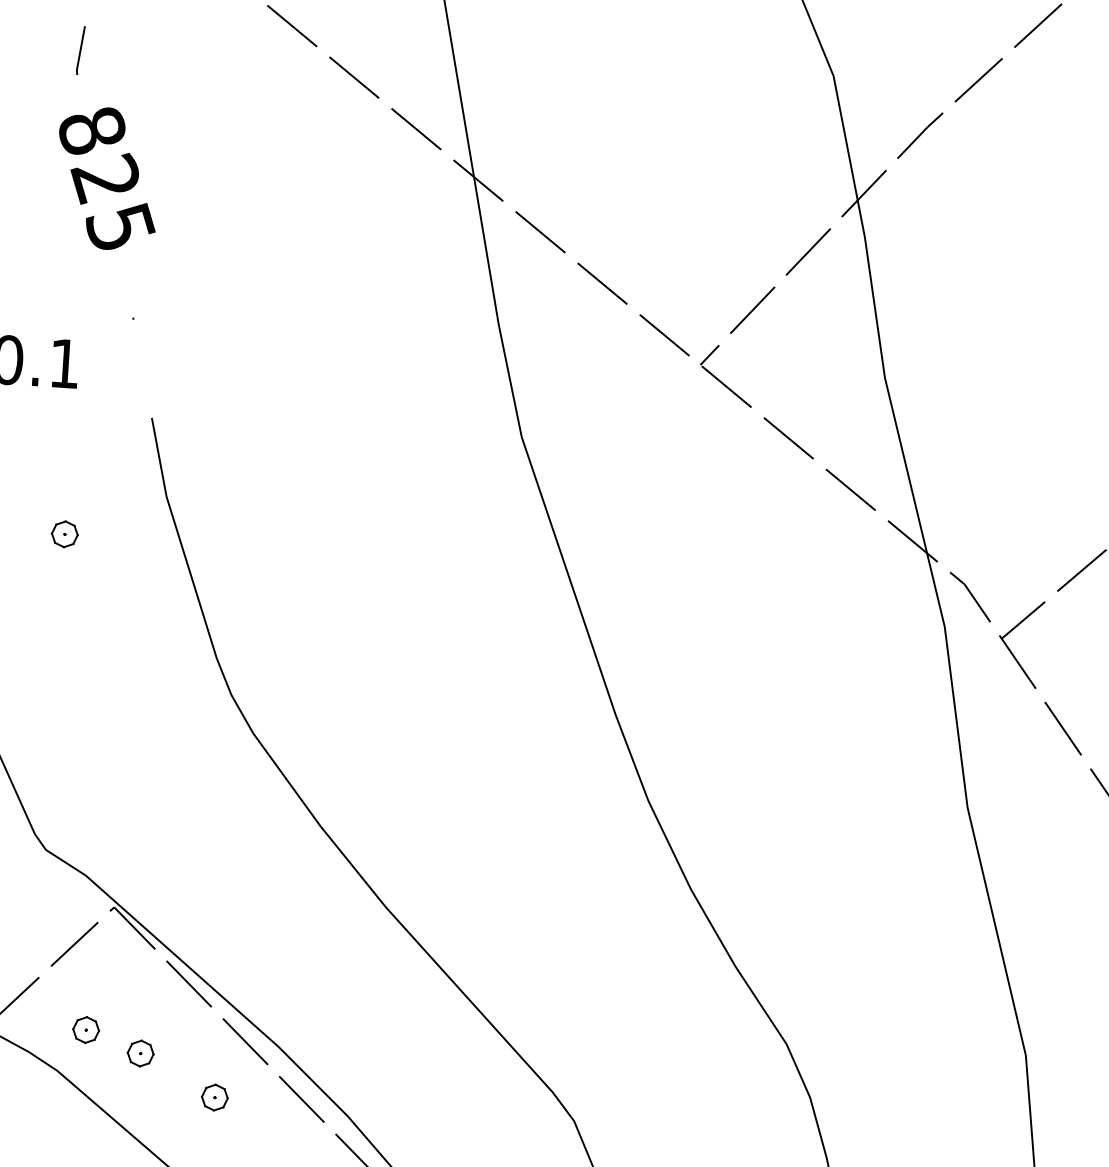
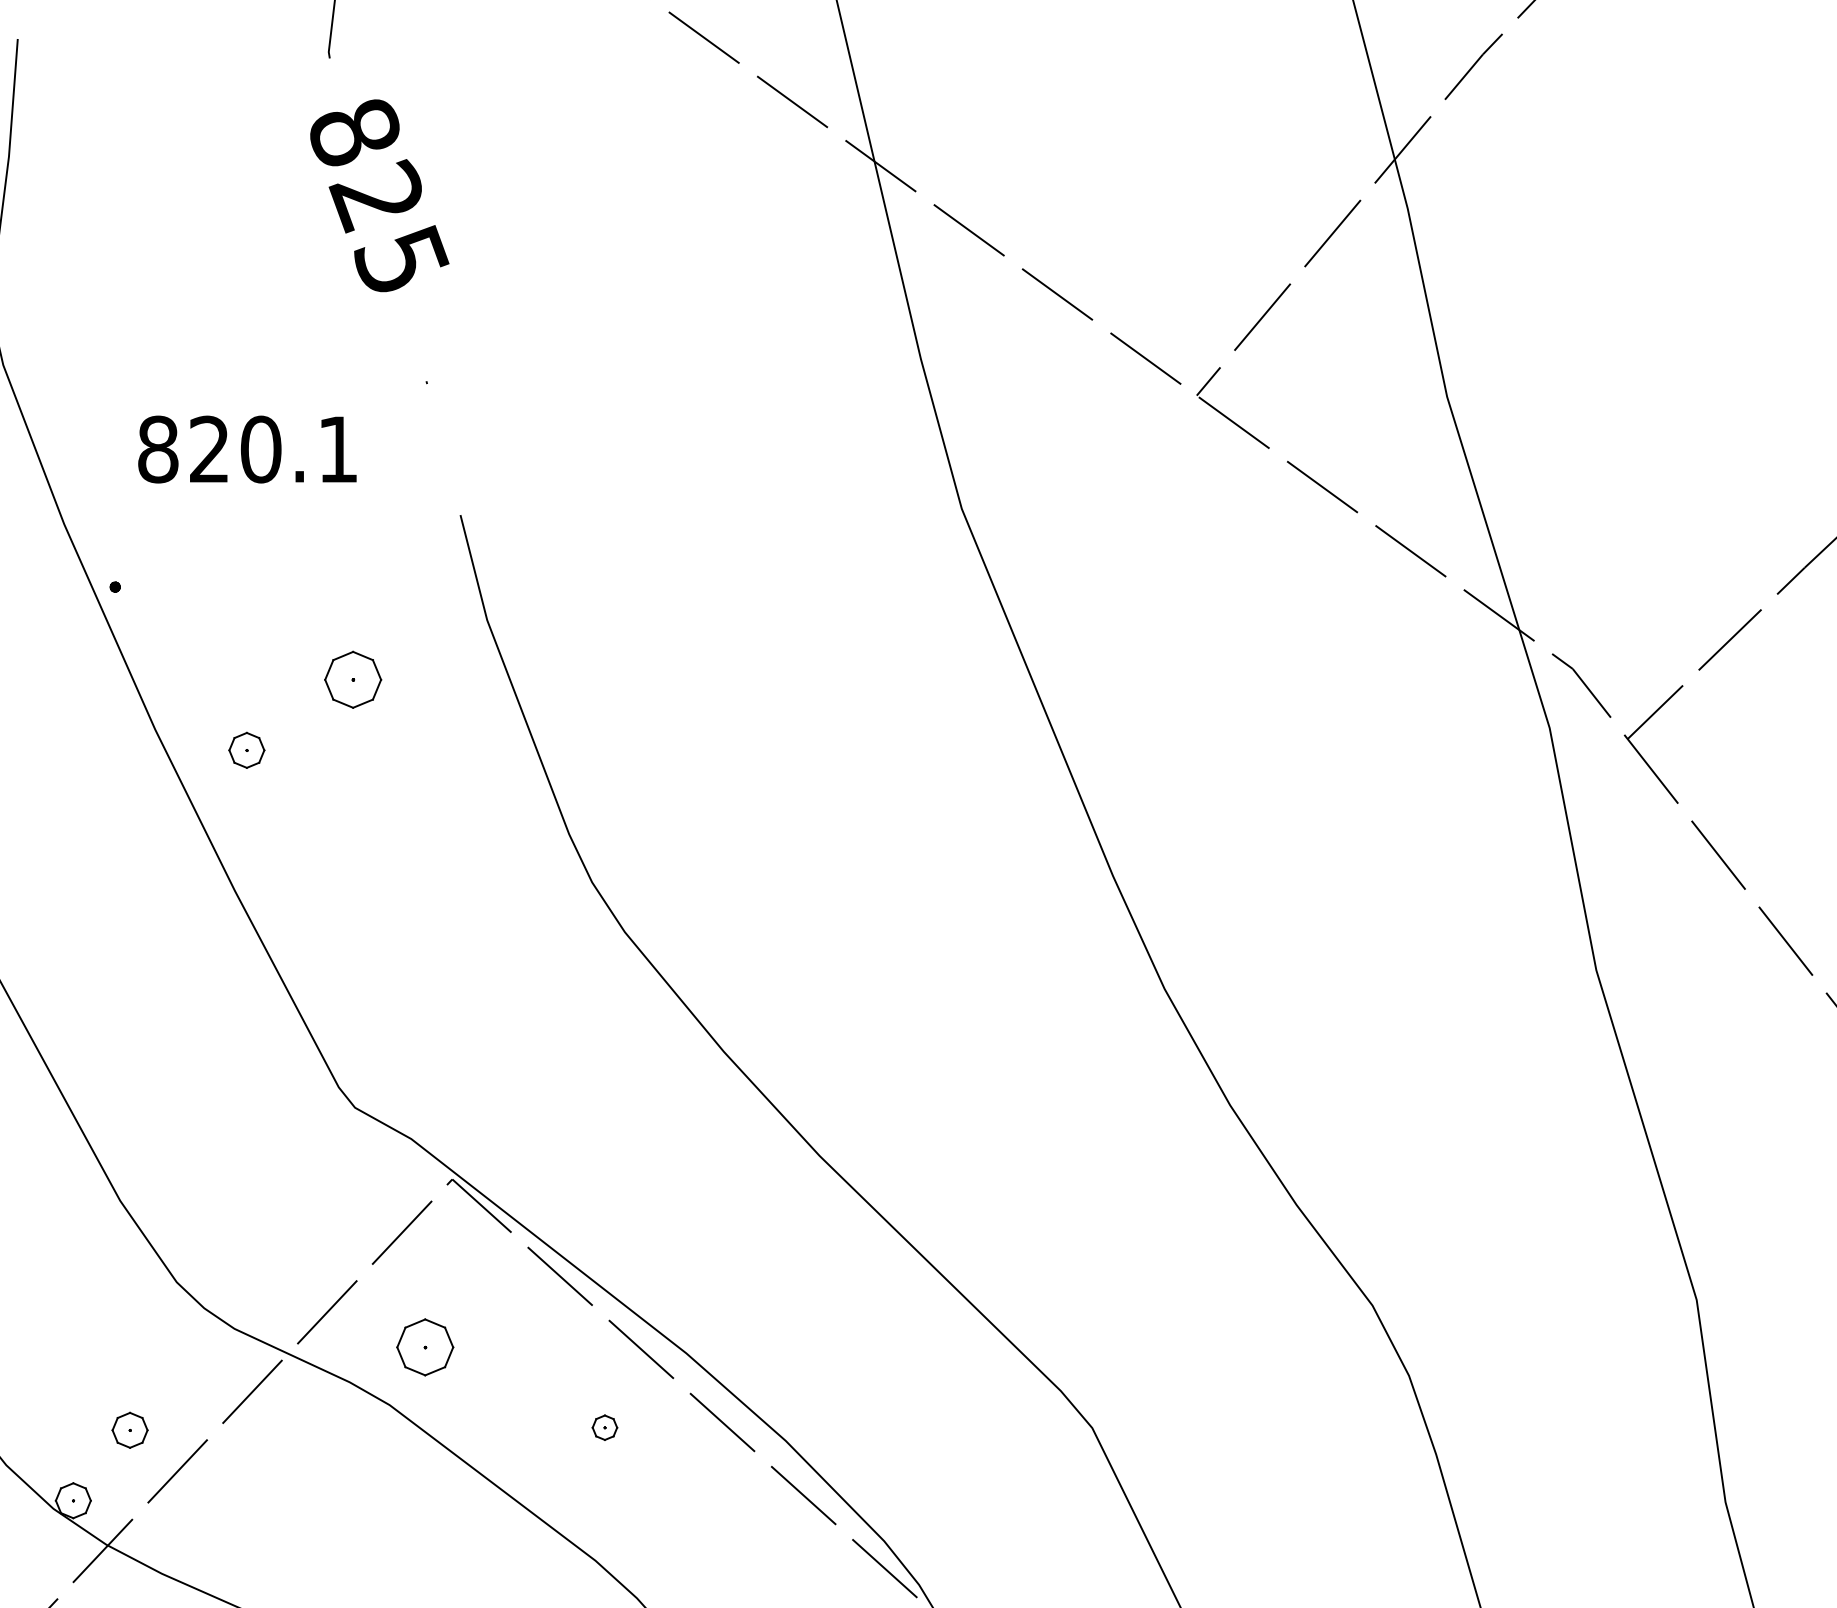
part: (64, 534) -> (352, 679), size x1.6
part: (85, 1029) -> (424, 1347), size x1.6
part: (140, 1053) -> (500, 1374), removed
part: (214, 1097) -> (604, 1427), size x0.7

